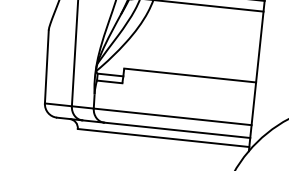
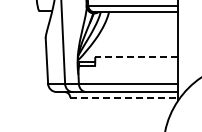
line: (189, 76) -> (136, 57), solid -> dashed
line: (163, 137) -> (124, 97), solid -> dashed

